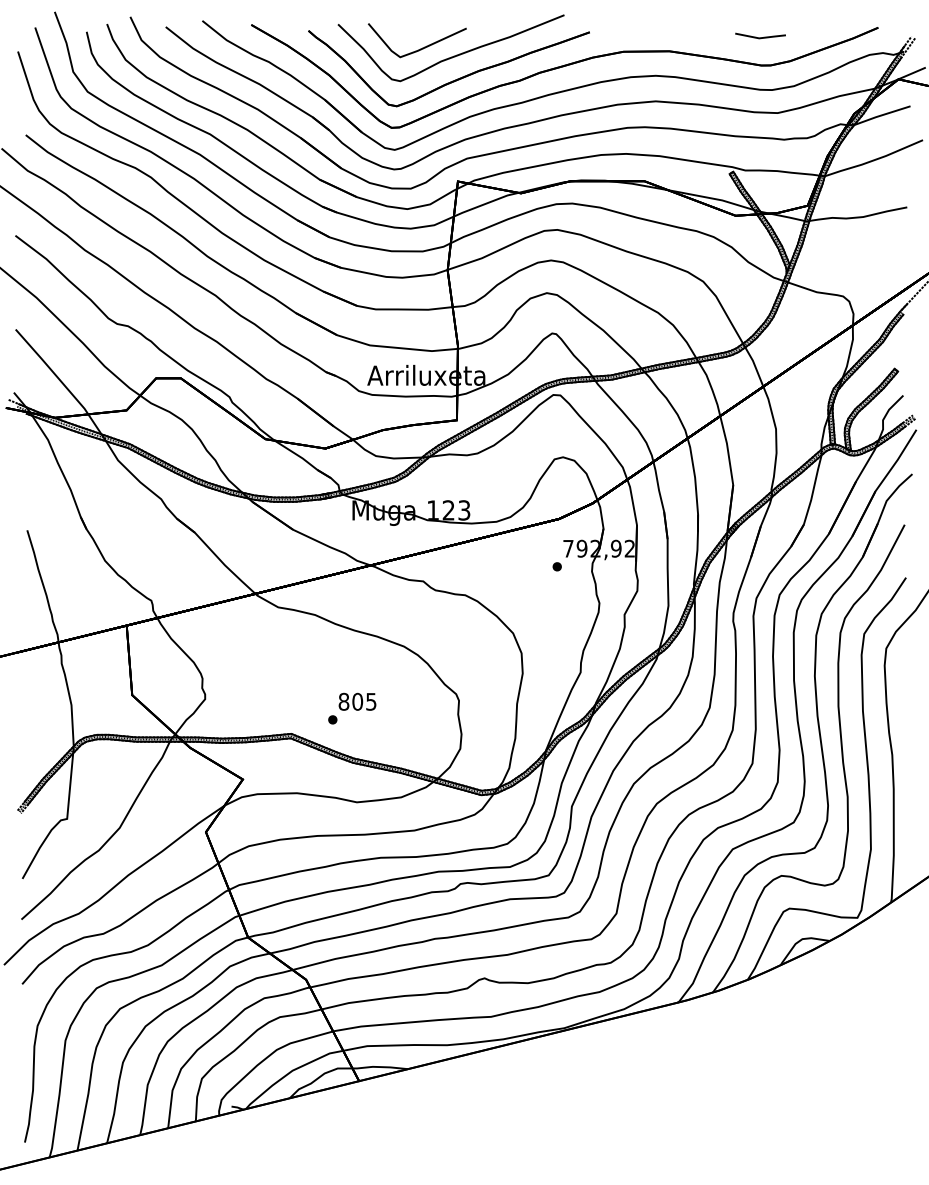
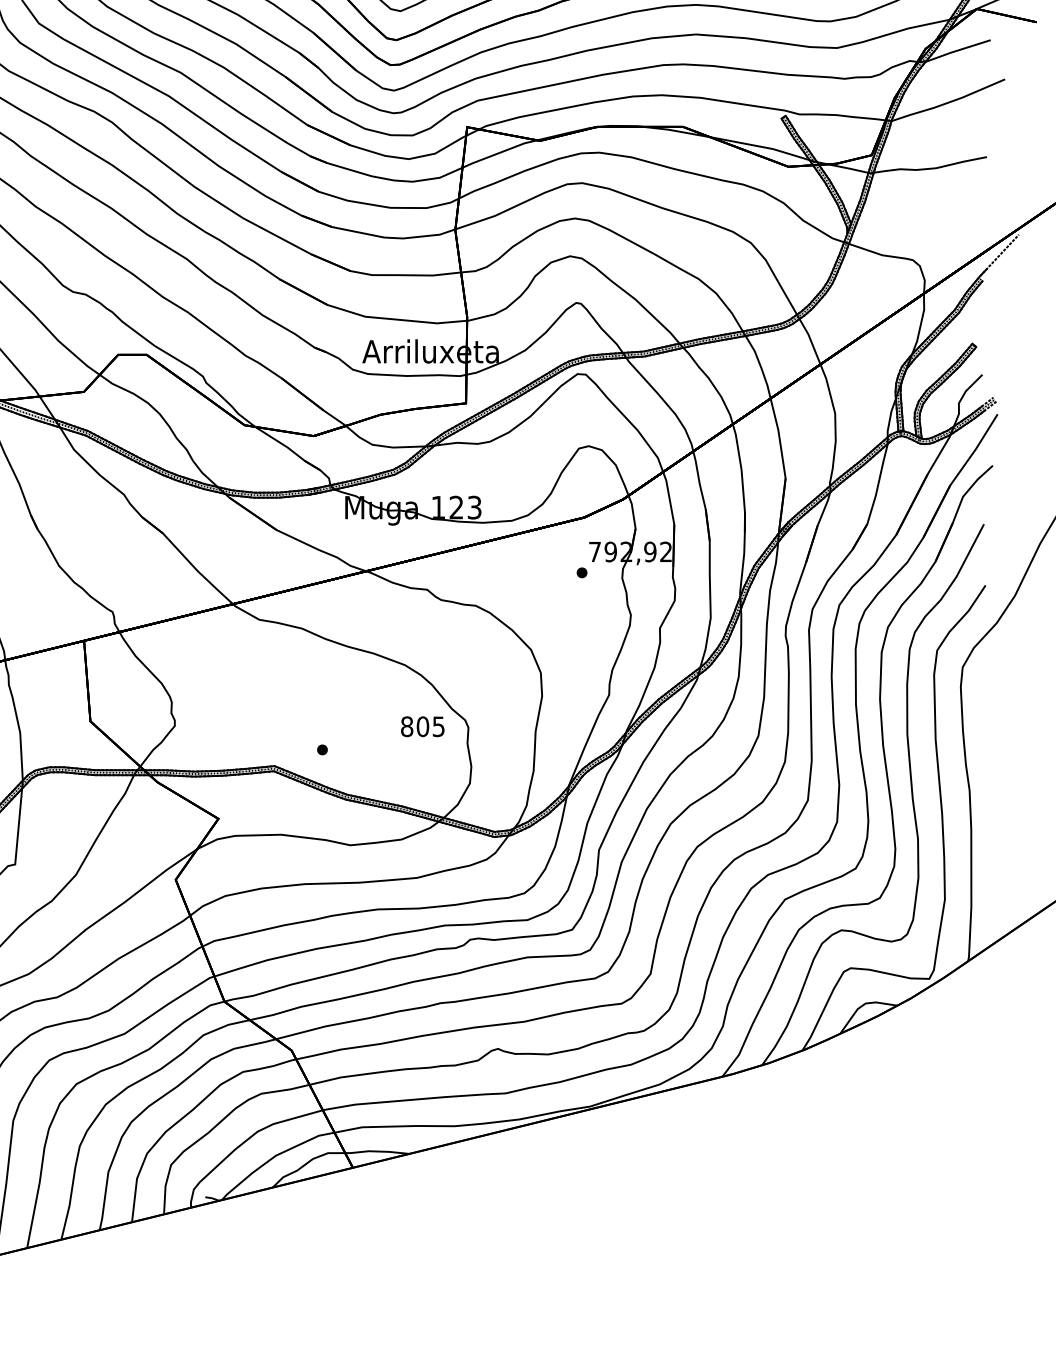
text: (357, 701) -> (422, 726), moved

